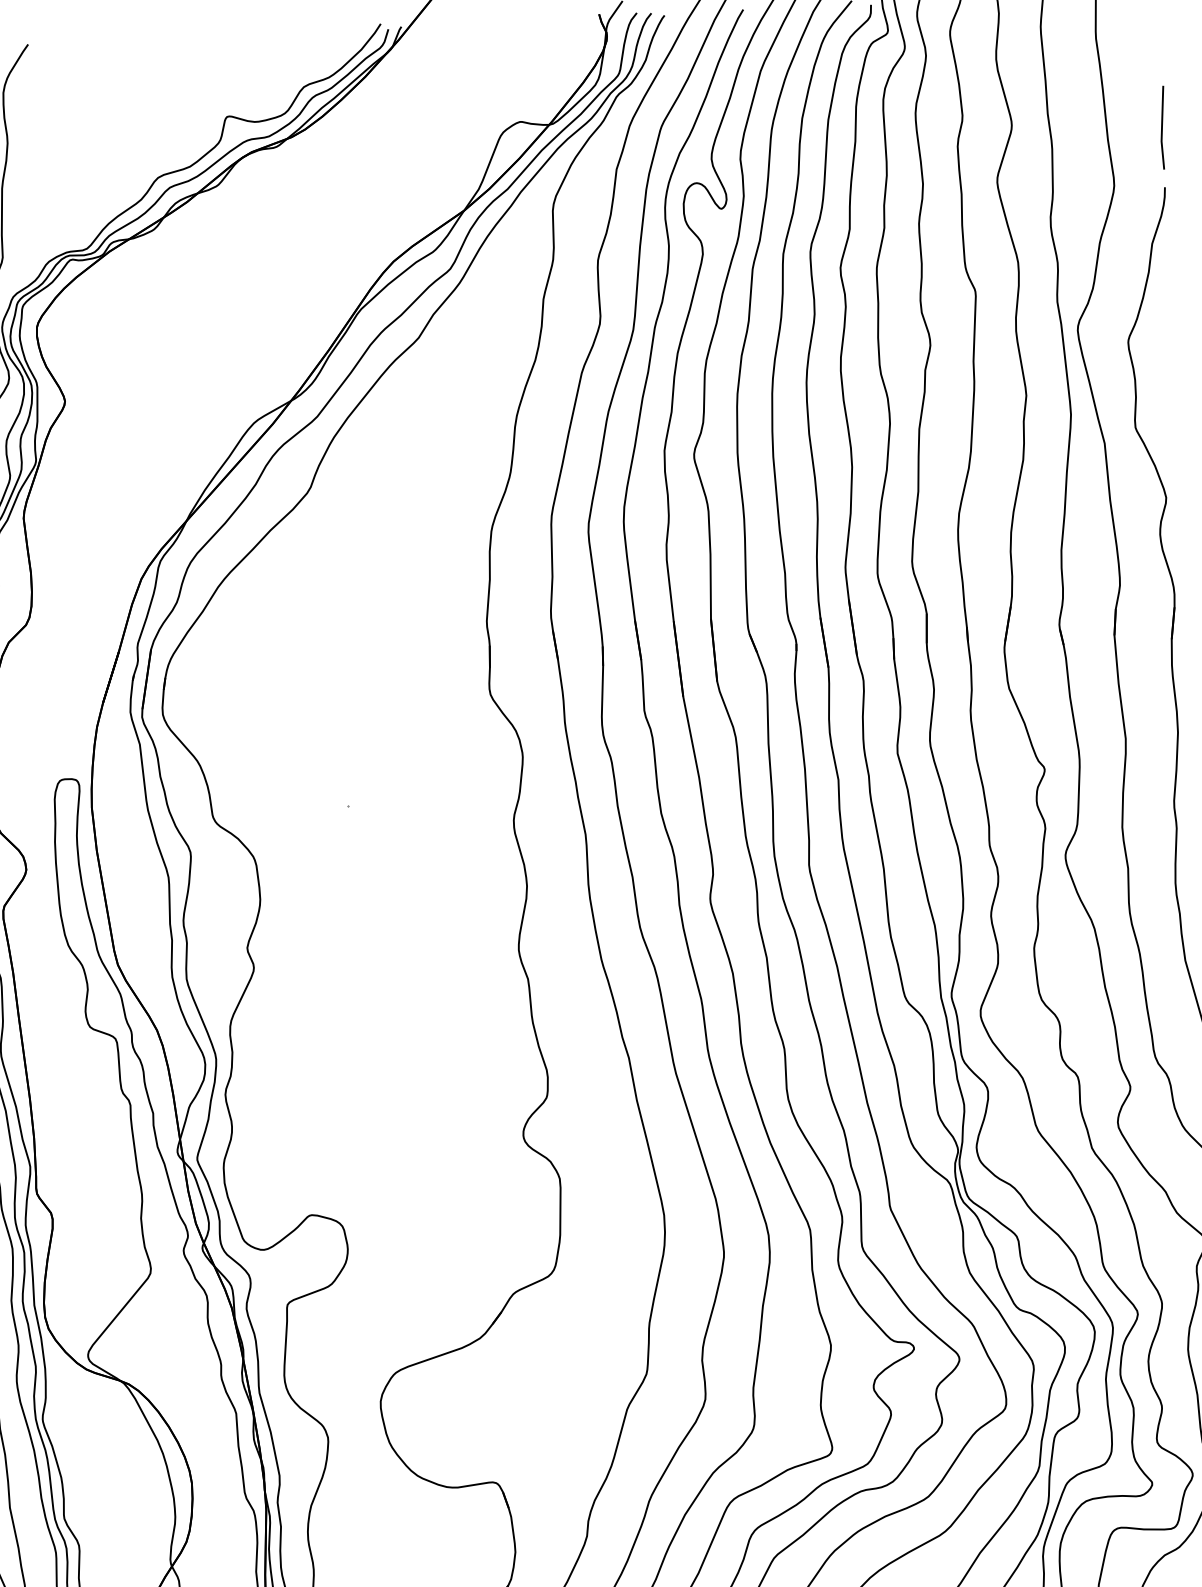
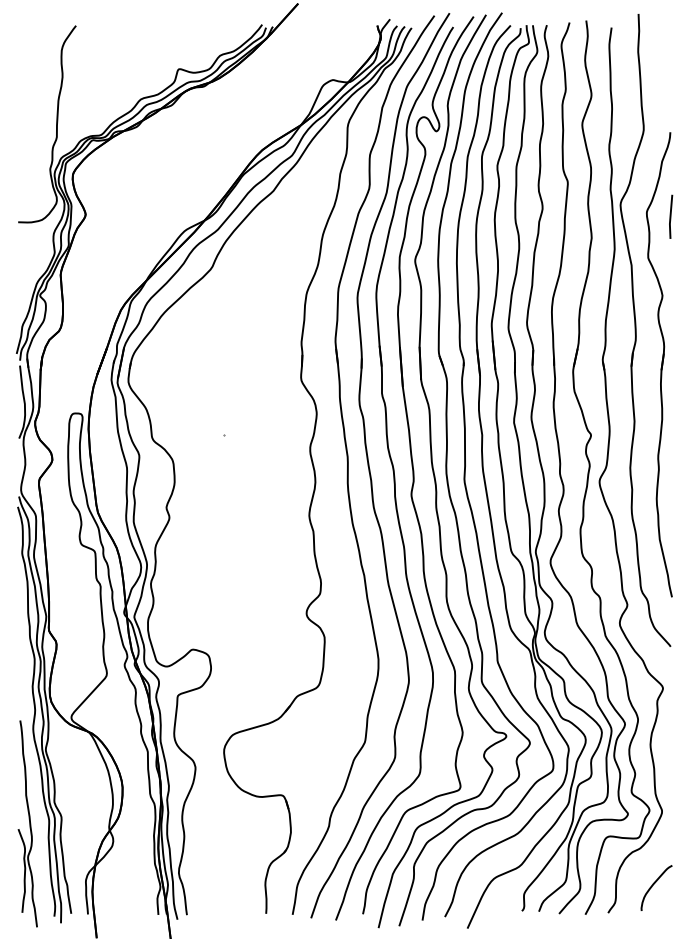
line: (1163, 126) -> (671, 216), moved

